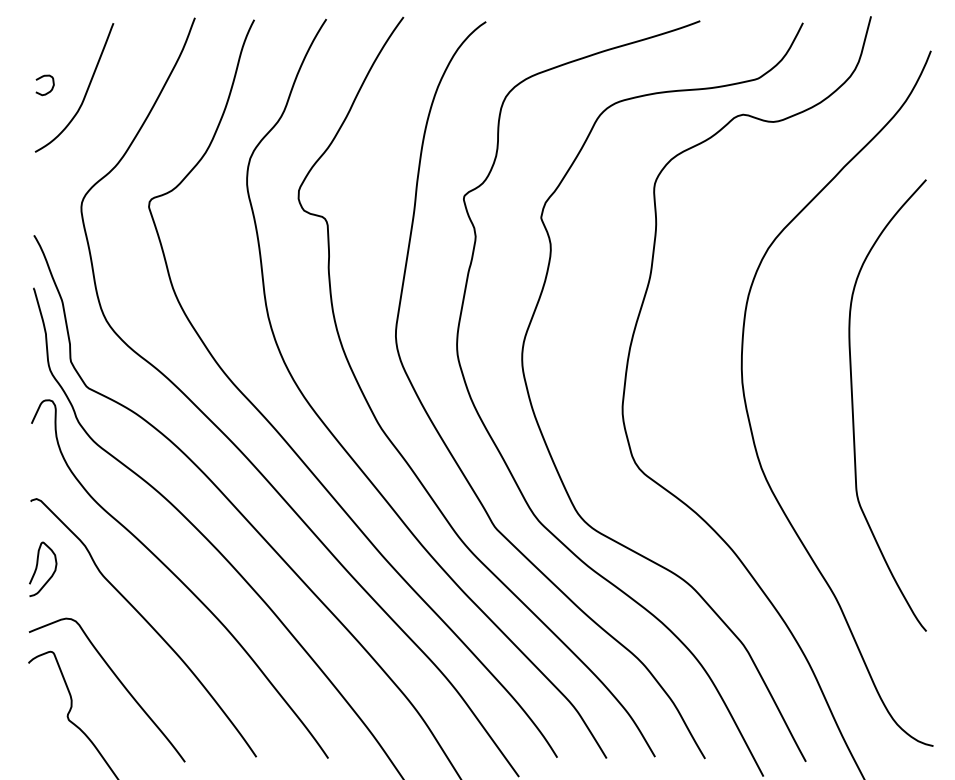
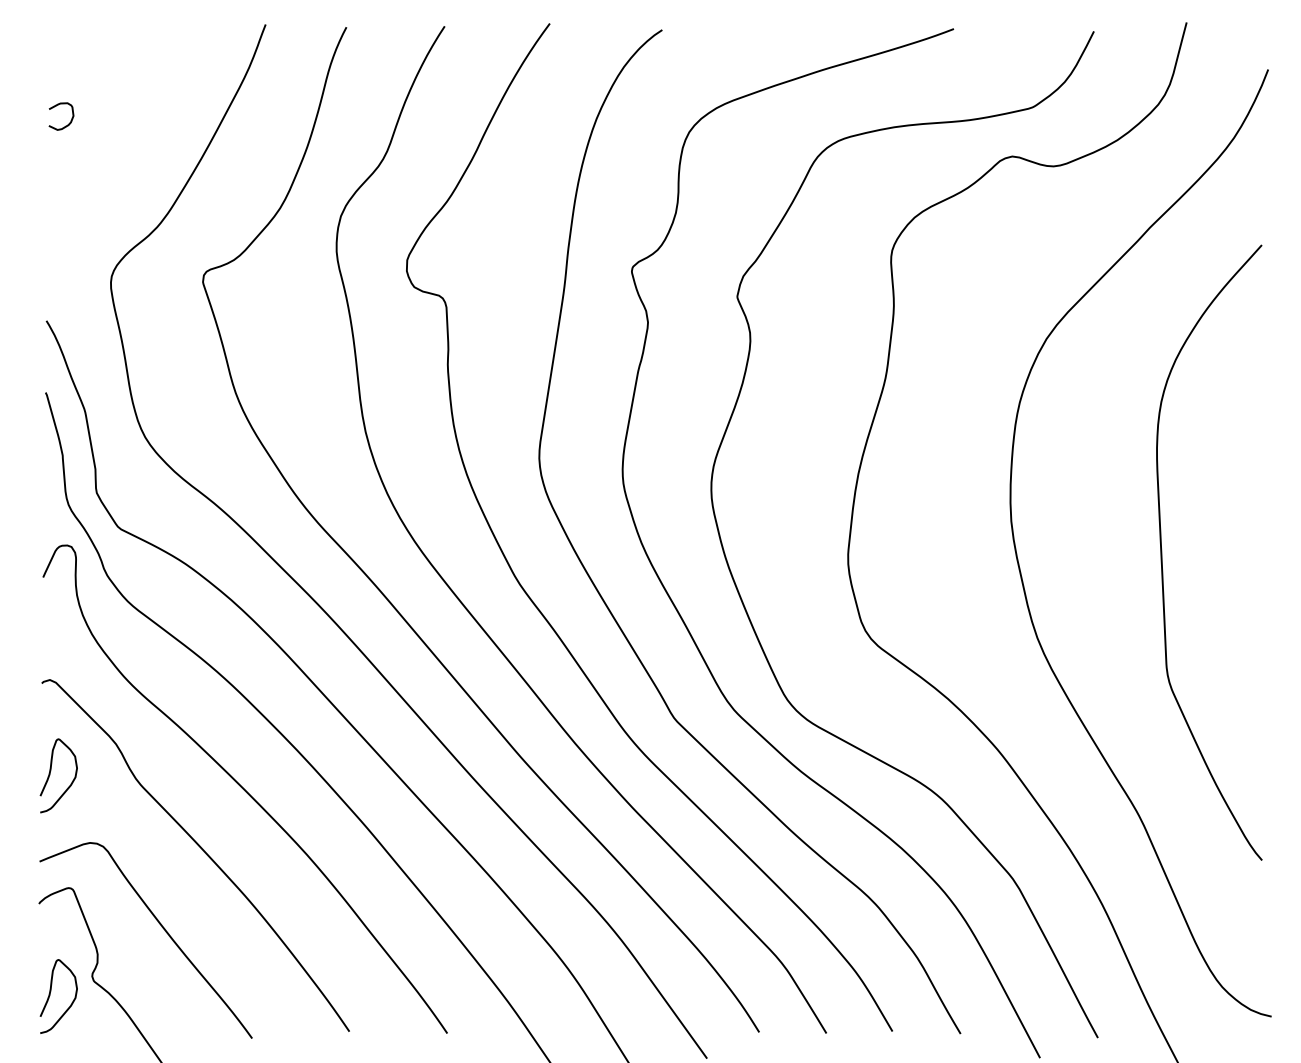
curve: (85, 92) -> (116, 126), removed
curve: (37, 730) -> (51, 995), added

